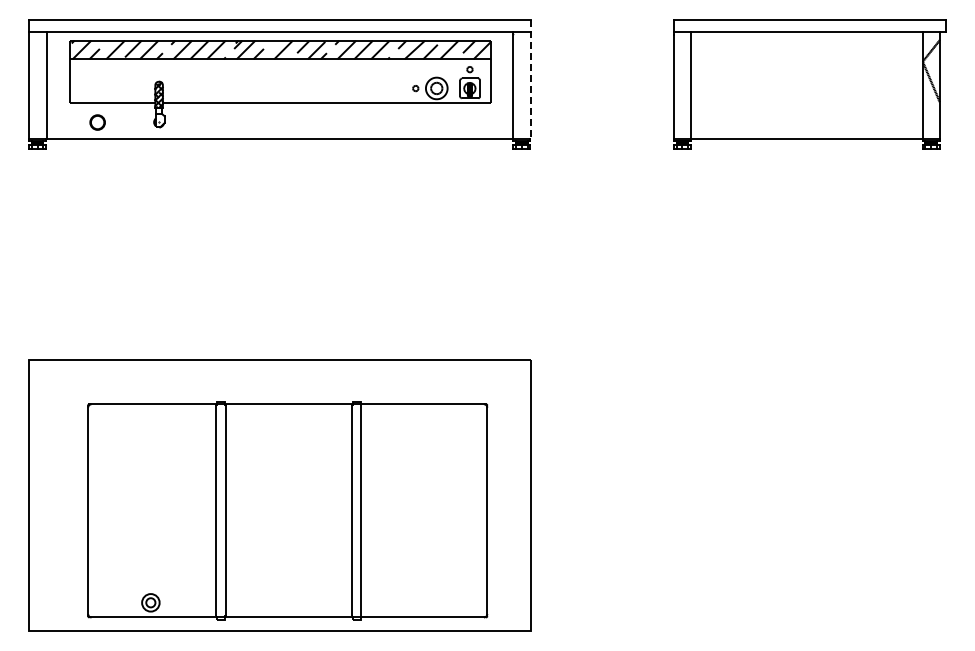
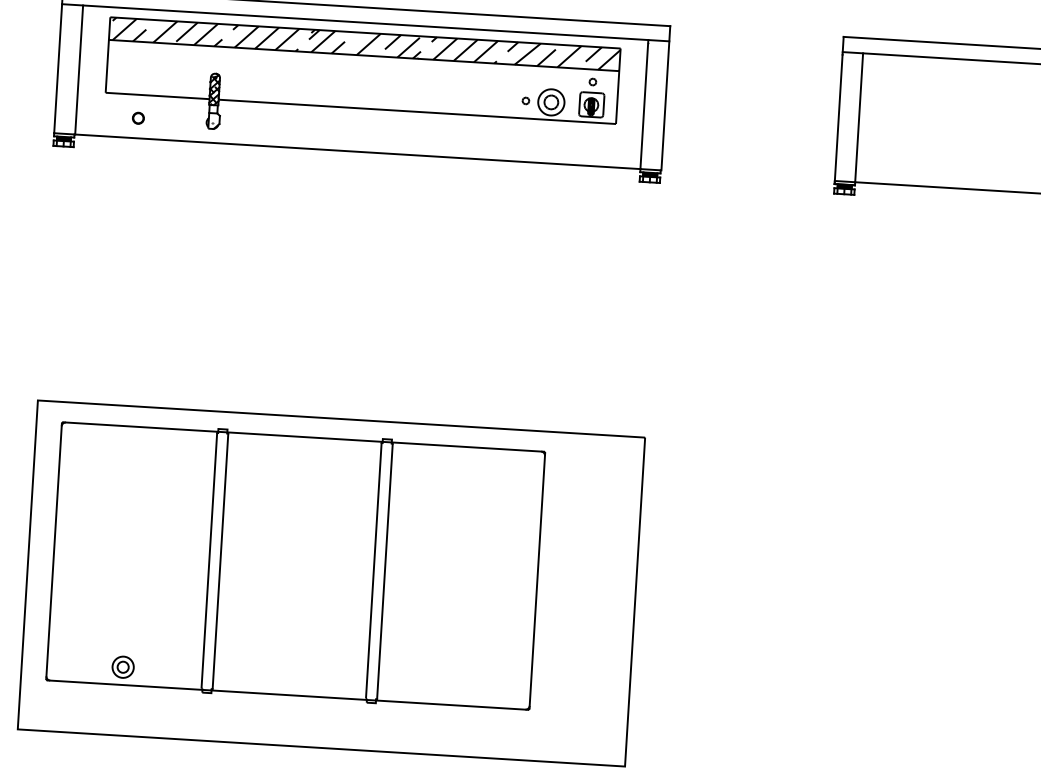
line: (530, 79) -> (665, 98), dashed -> solid
part: (97, 121) -> (138, 117), size x0.62
part: (287, 510) -> (295, 565), moved

